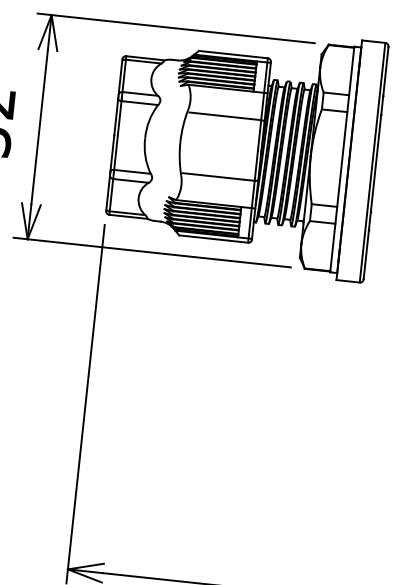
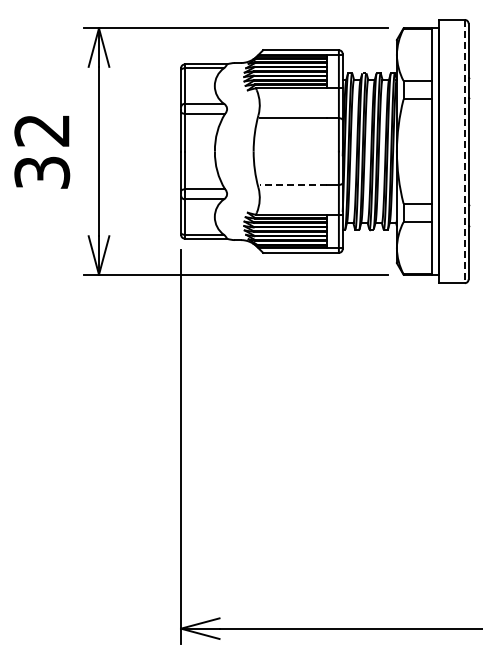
line: (372, 162) -> (464, 151), solid -> dashed
line: (213, 176) -> (293, 184), solid -> dashed

